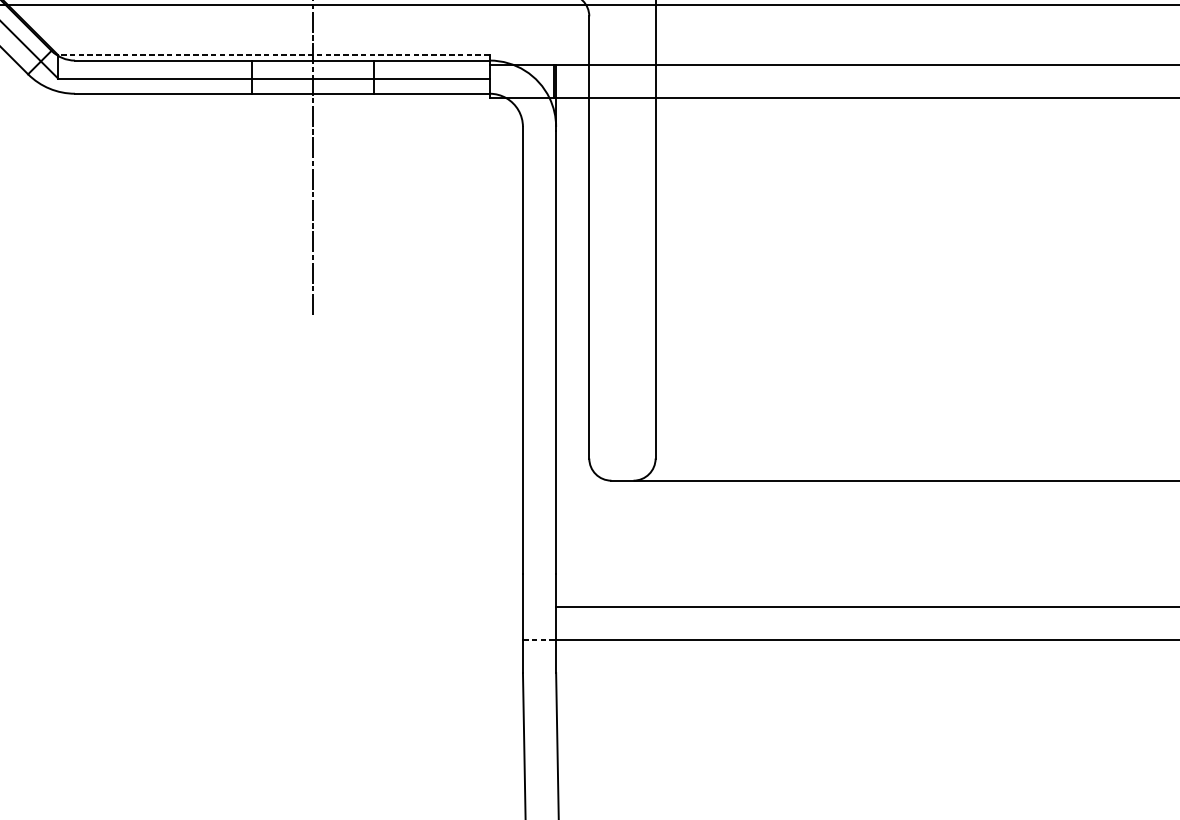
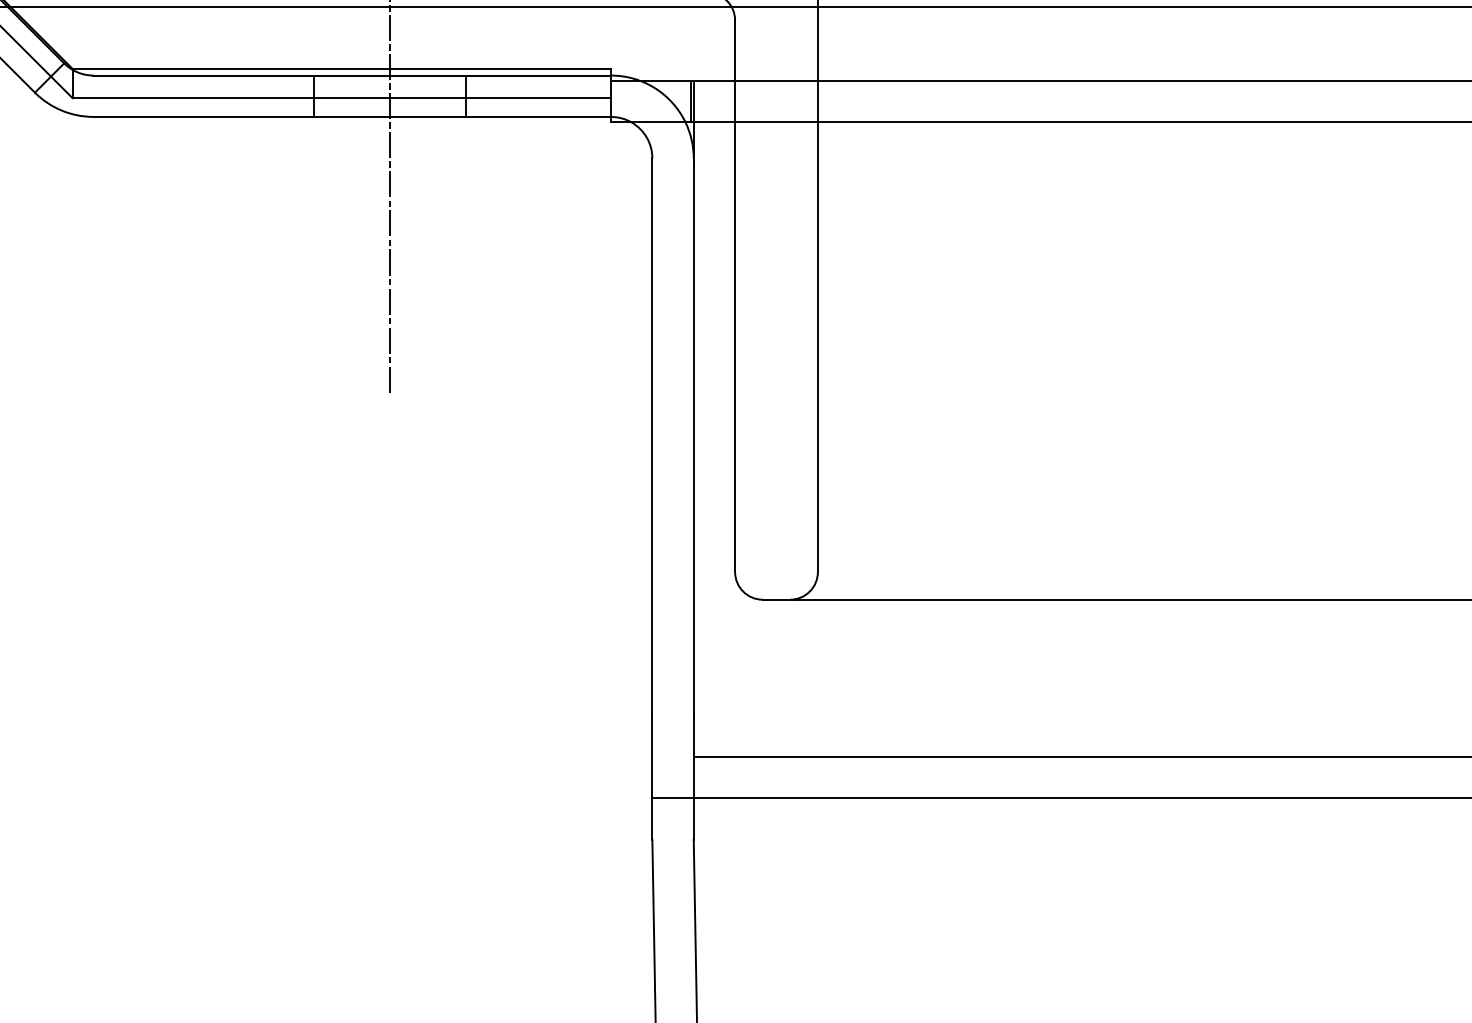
line: (273, 54) -> (341, 68), dashed -> solid
line: (539, 640) -> (673, 798), dashed -> solid

